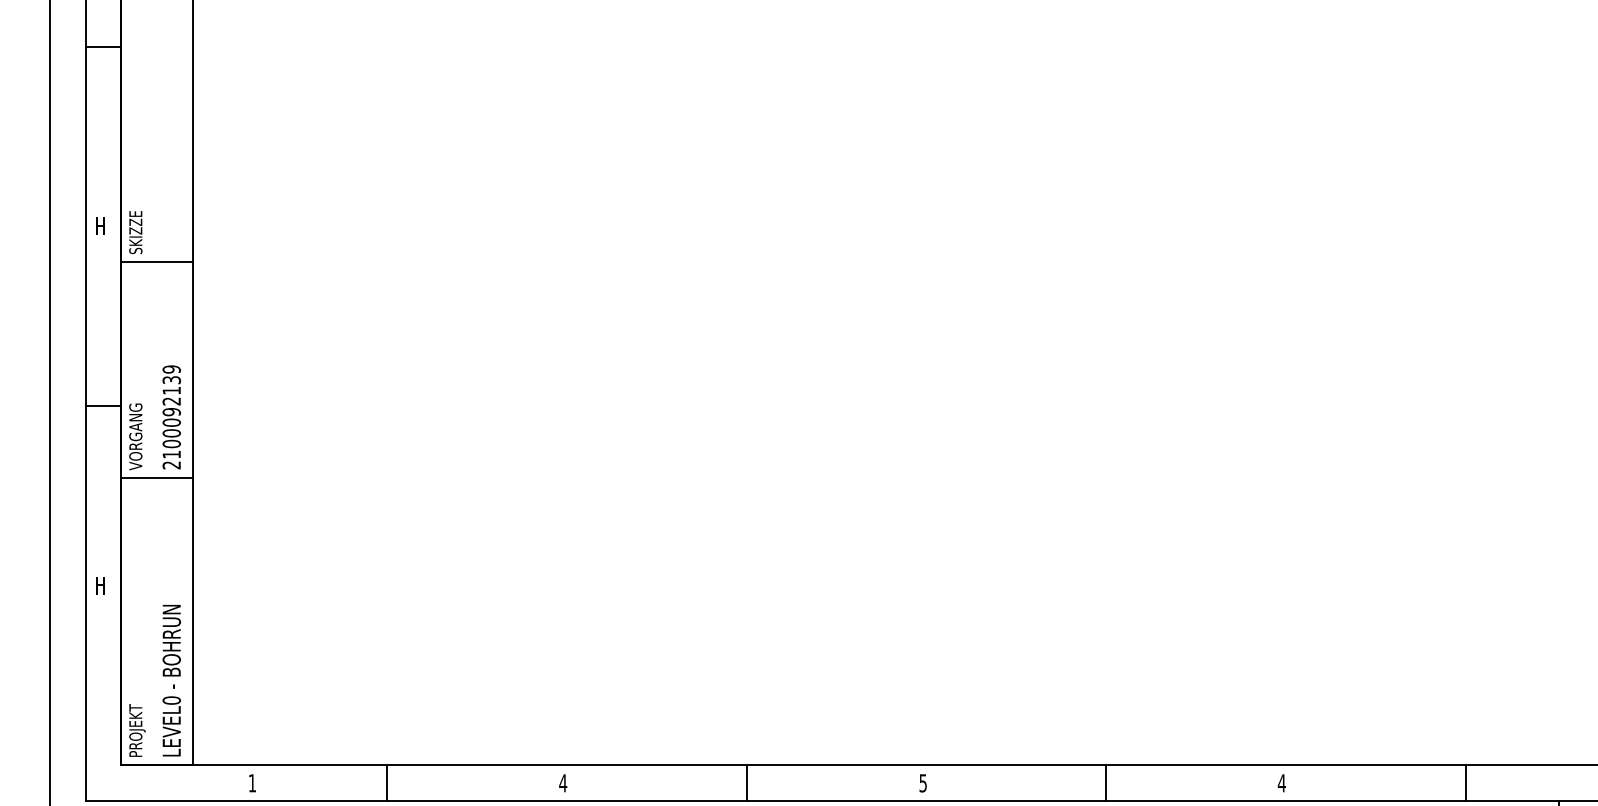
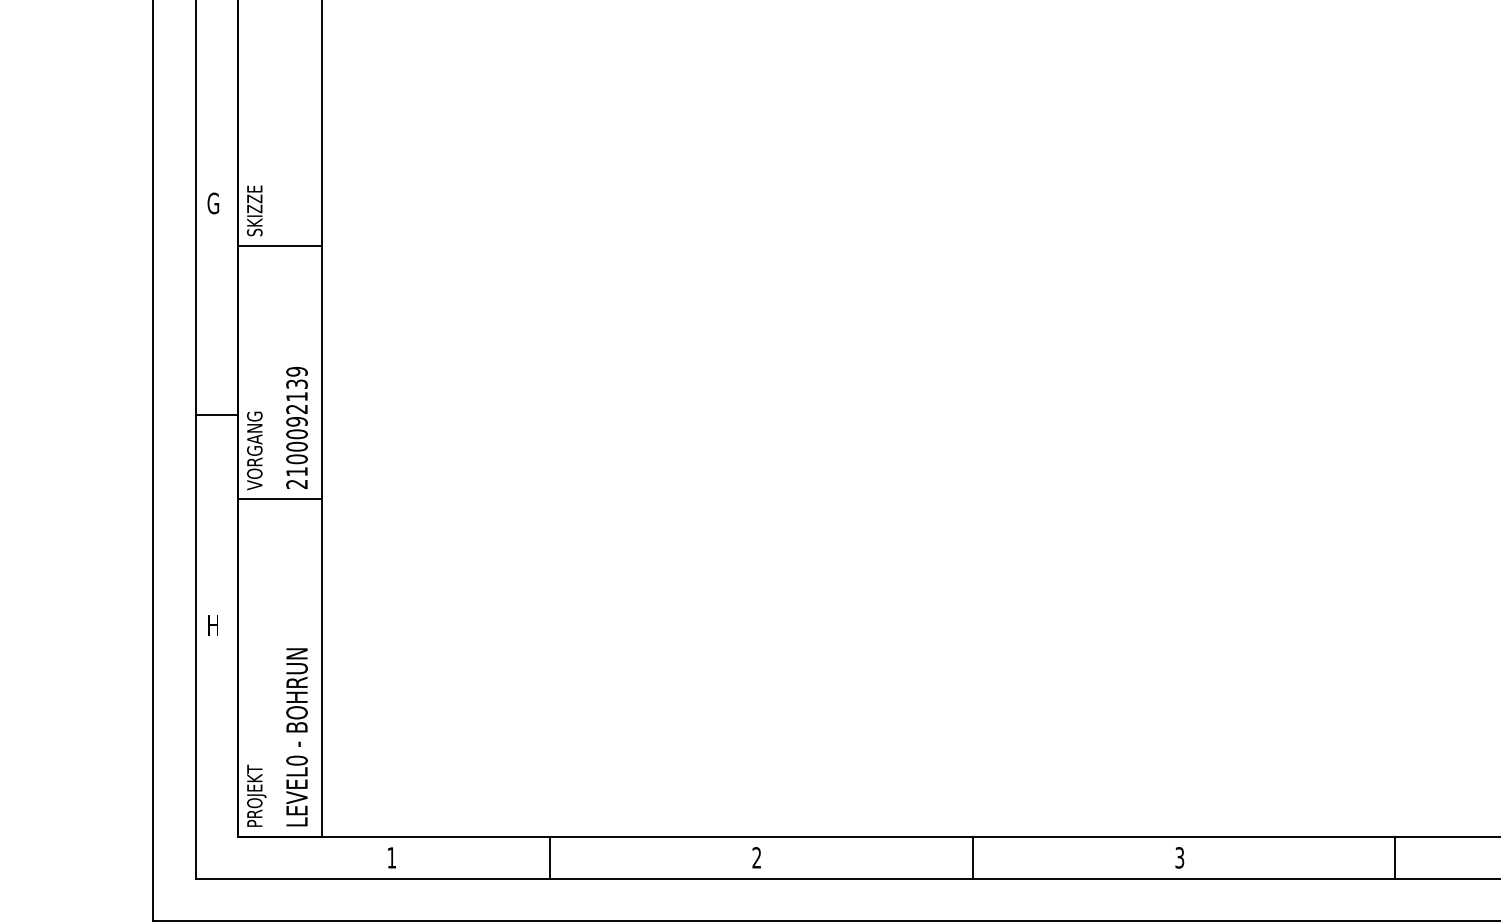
text: (100, 226) -> (213, 203), H -> G
text: (922, 782) -> (1178, 856), 5 -> 3
text: (563, 783) -> (757, 858), 4 -> 2

